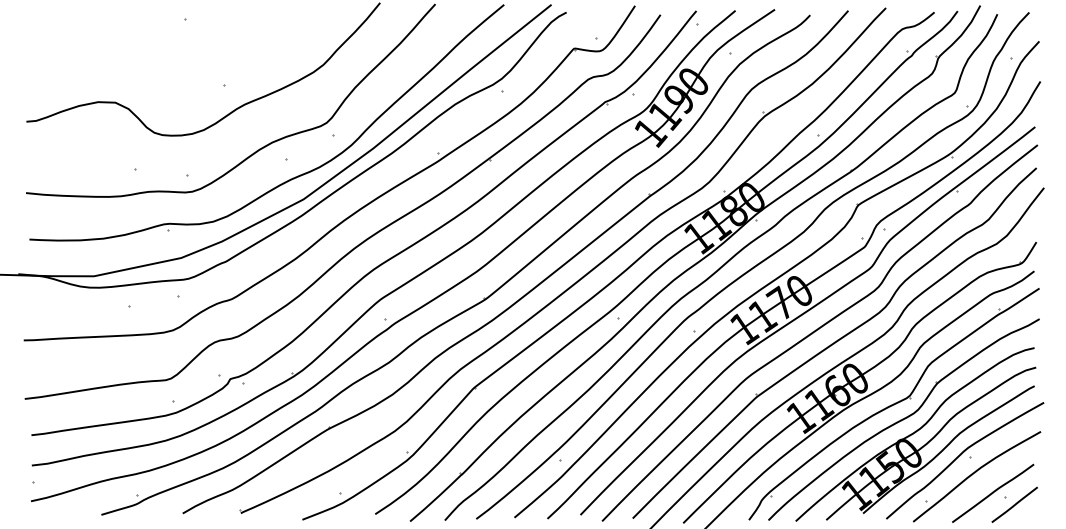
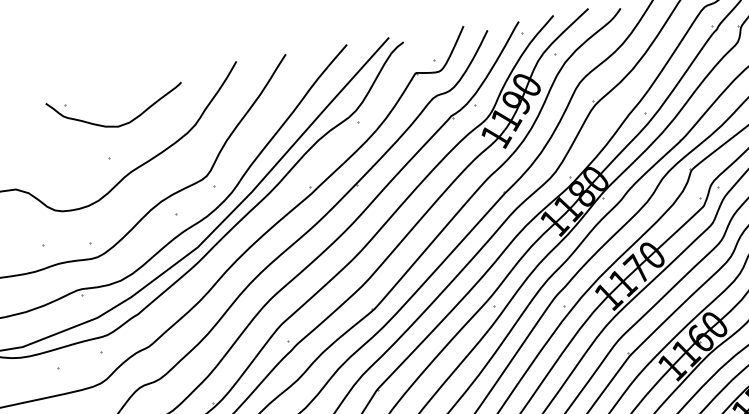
curve: (243, 50) -> (122, 124), added

